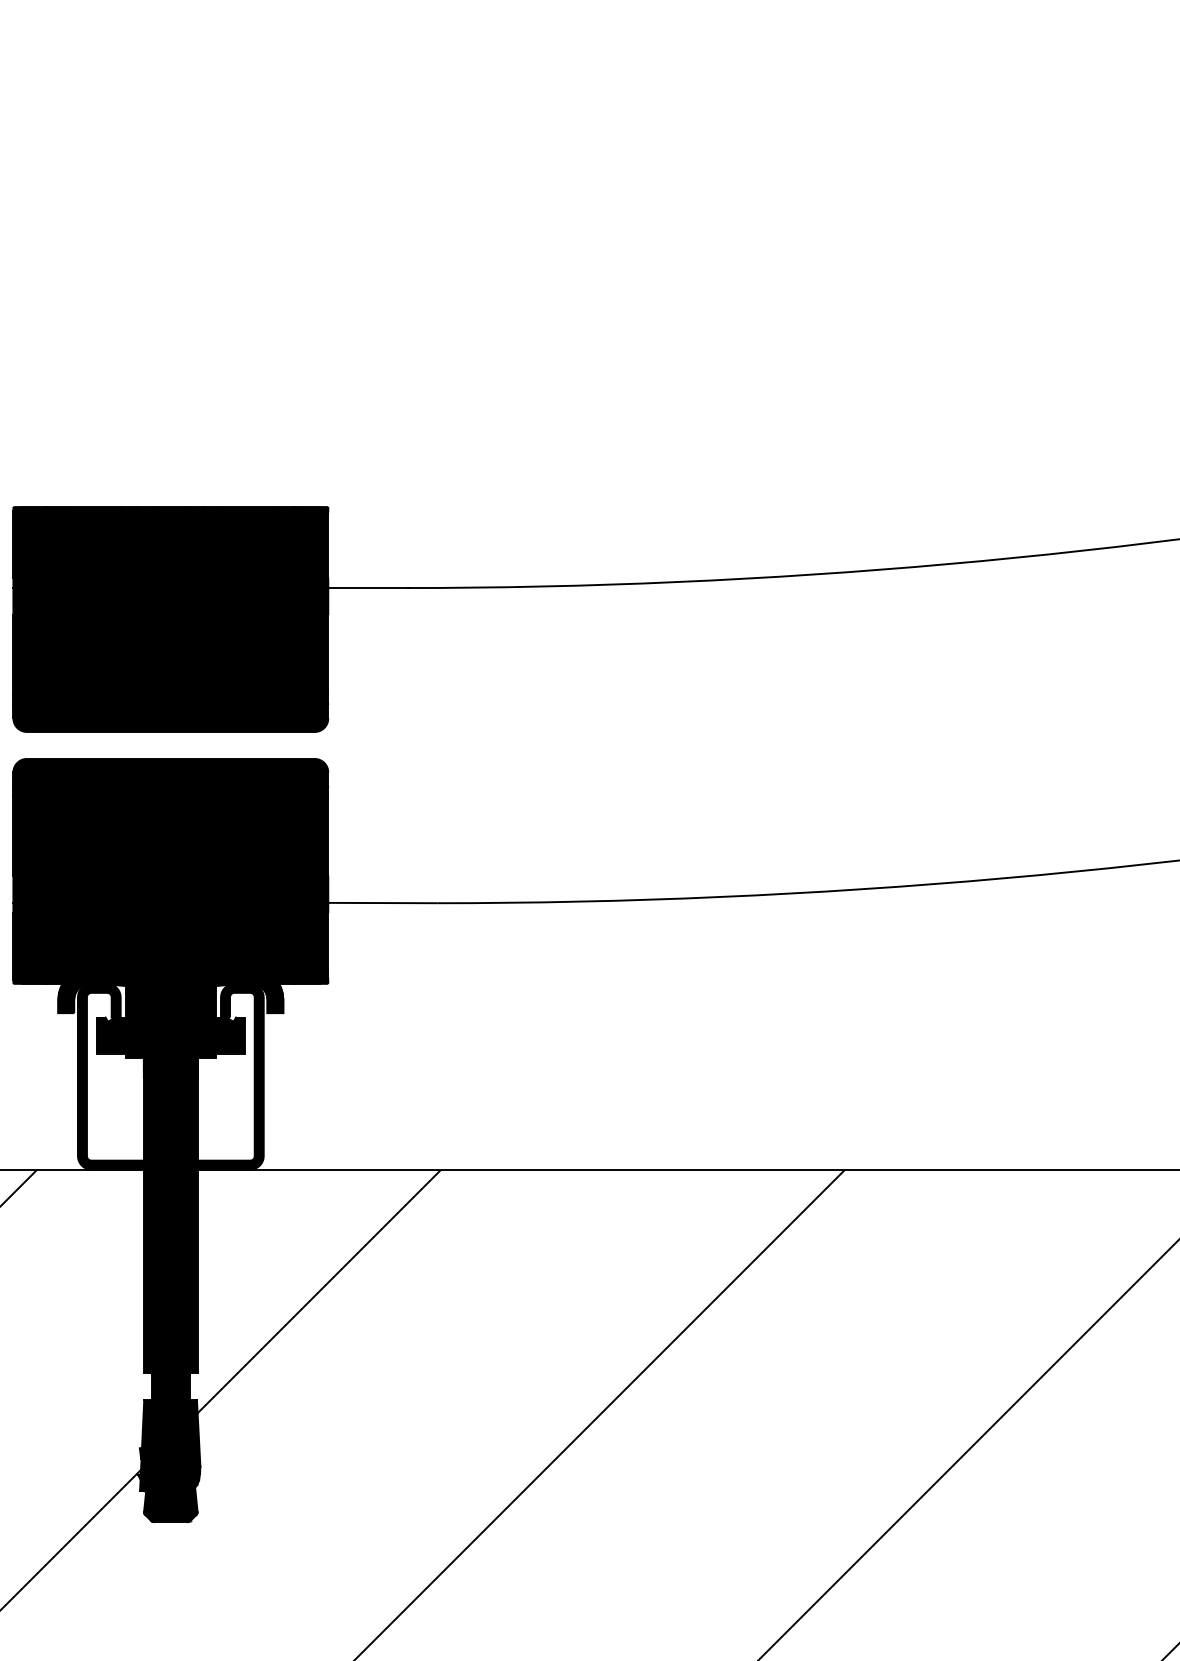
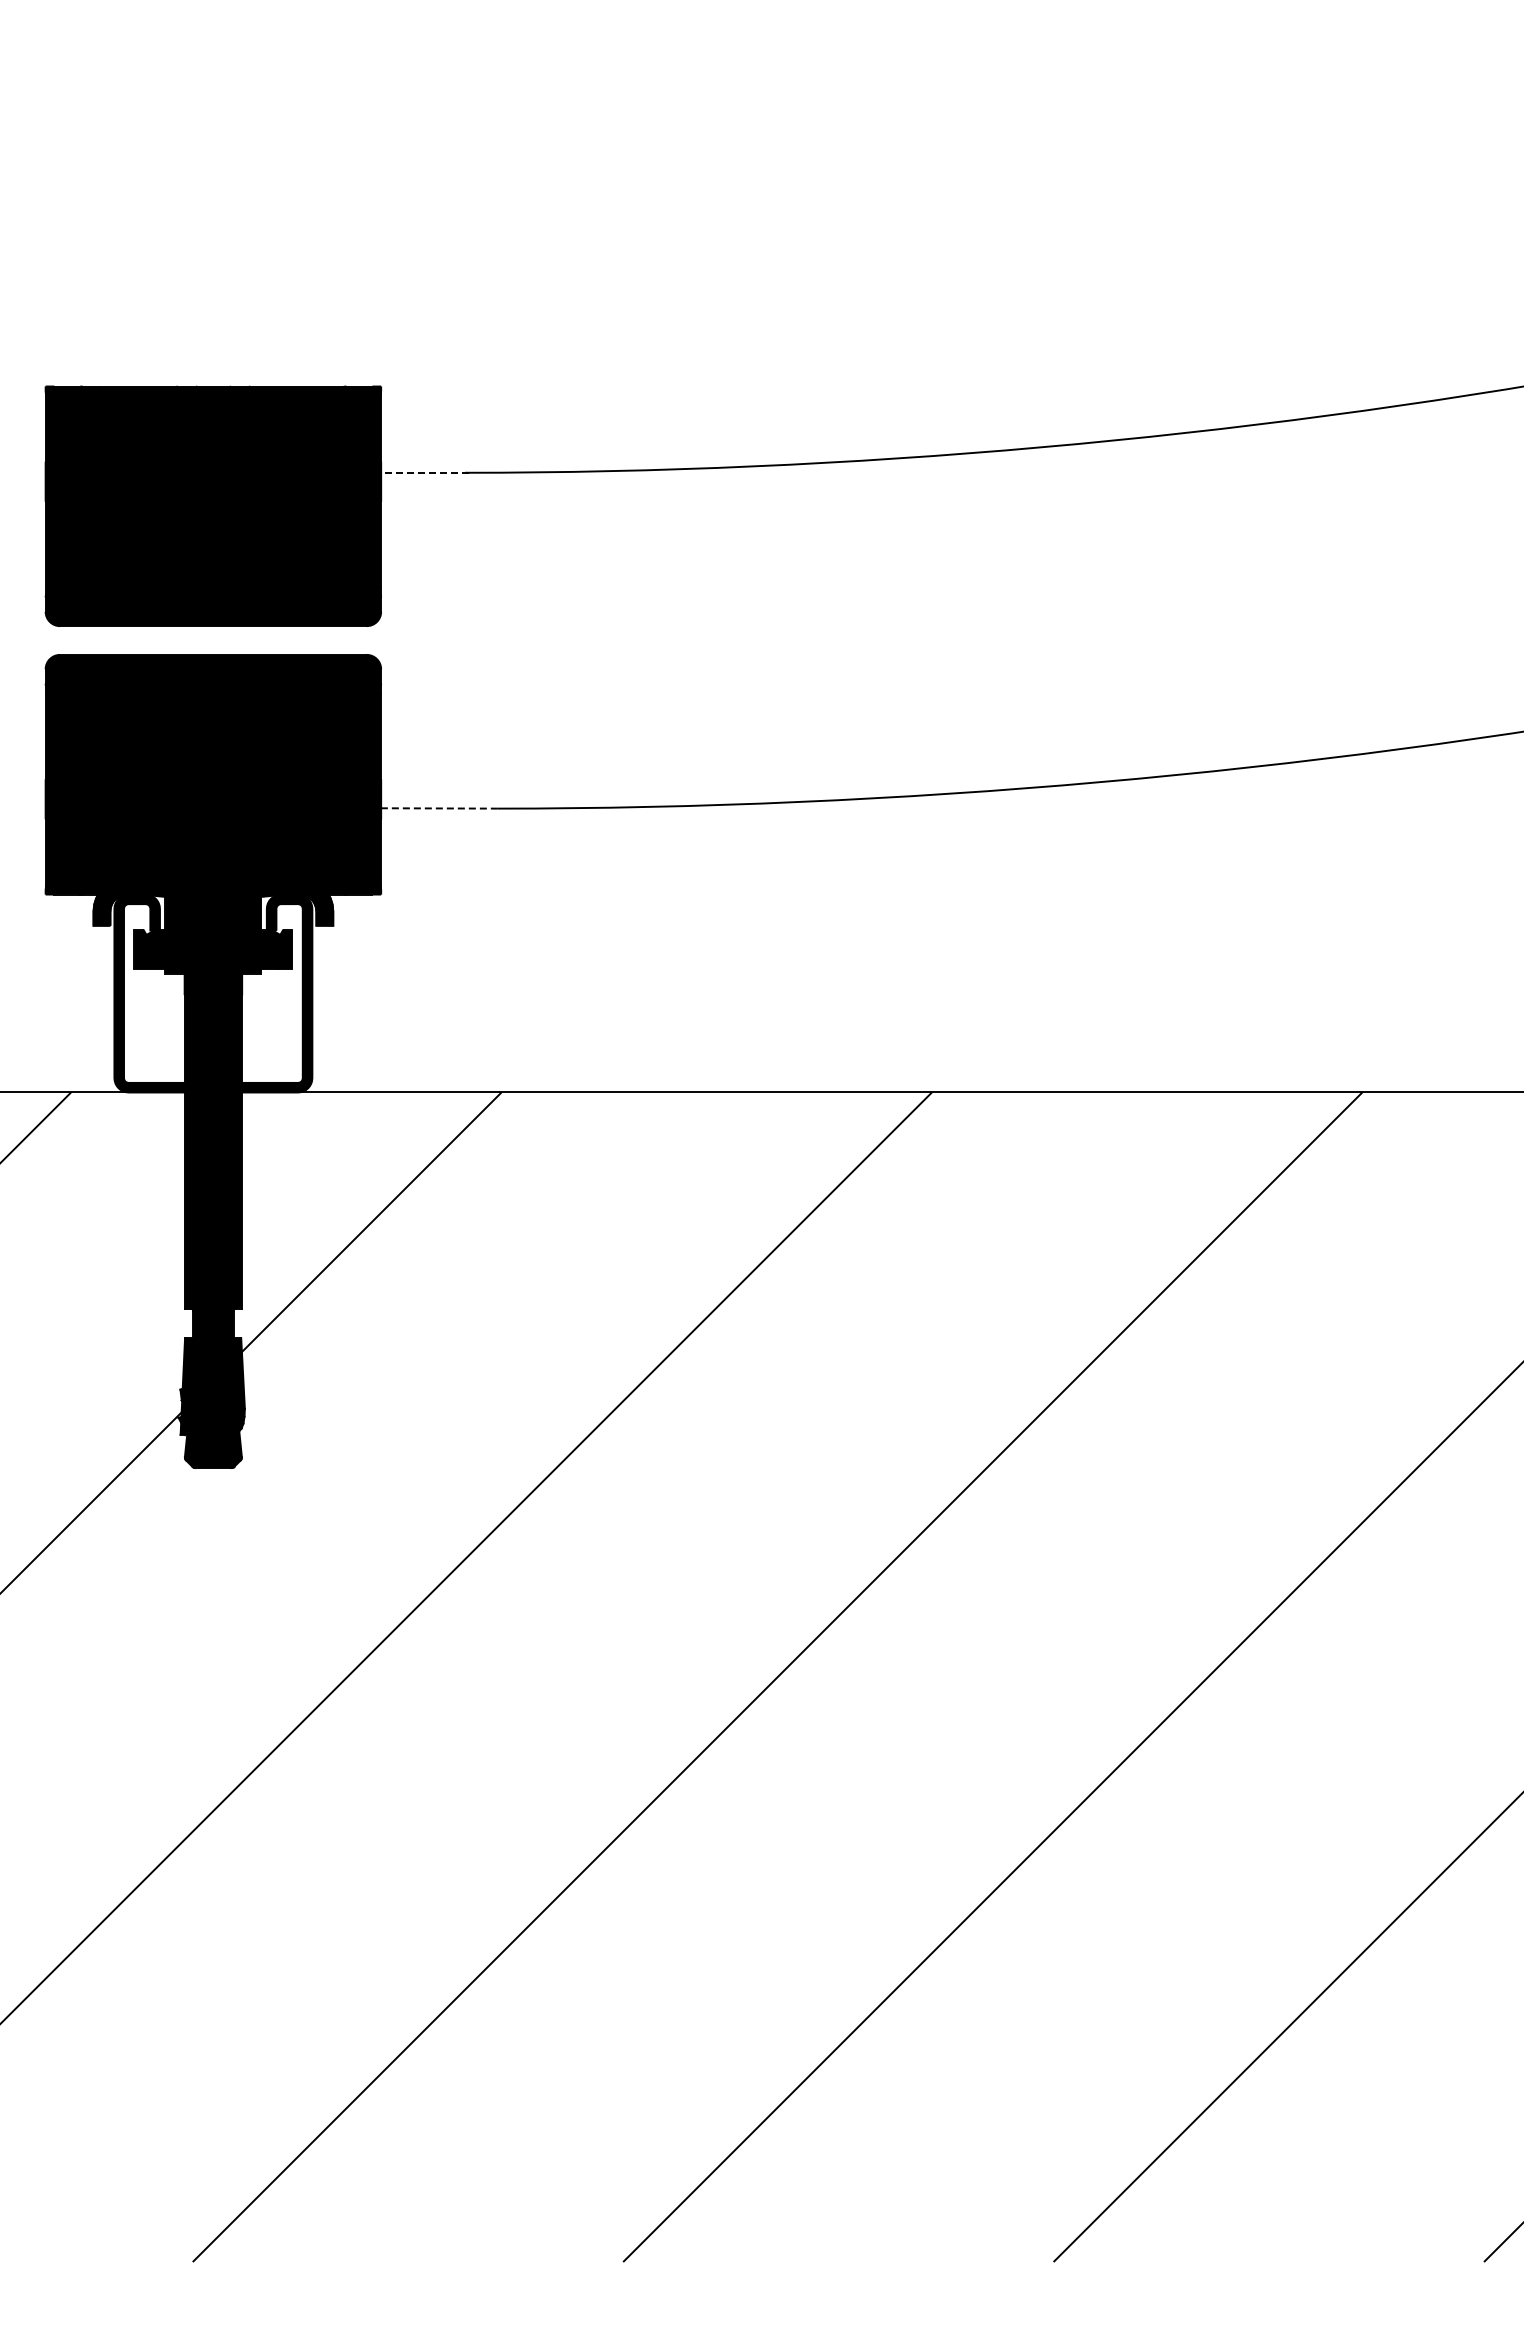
line: (369, 587) -> (425, 472), solid -> dashed
line: (383, 903) -> (439, 808), solid -> dashed

